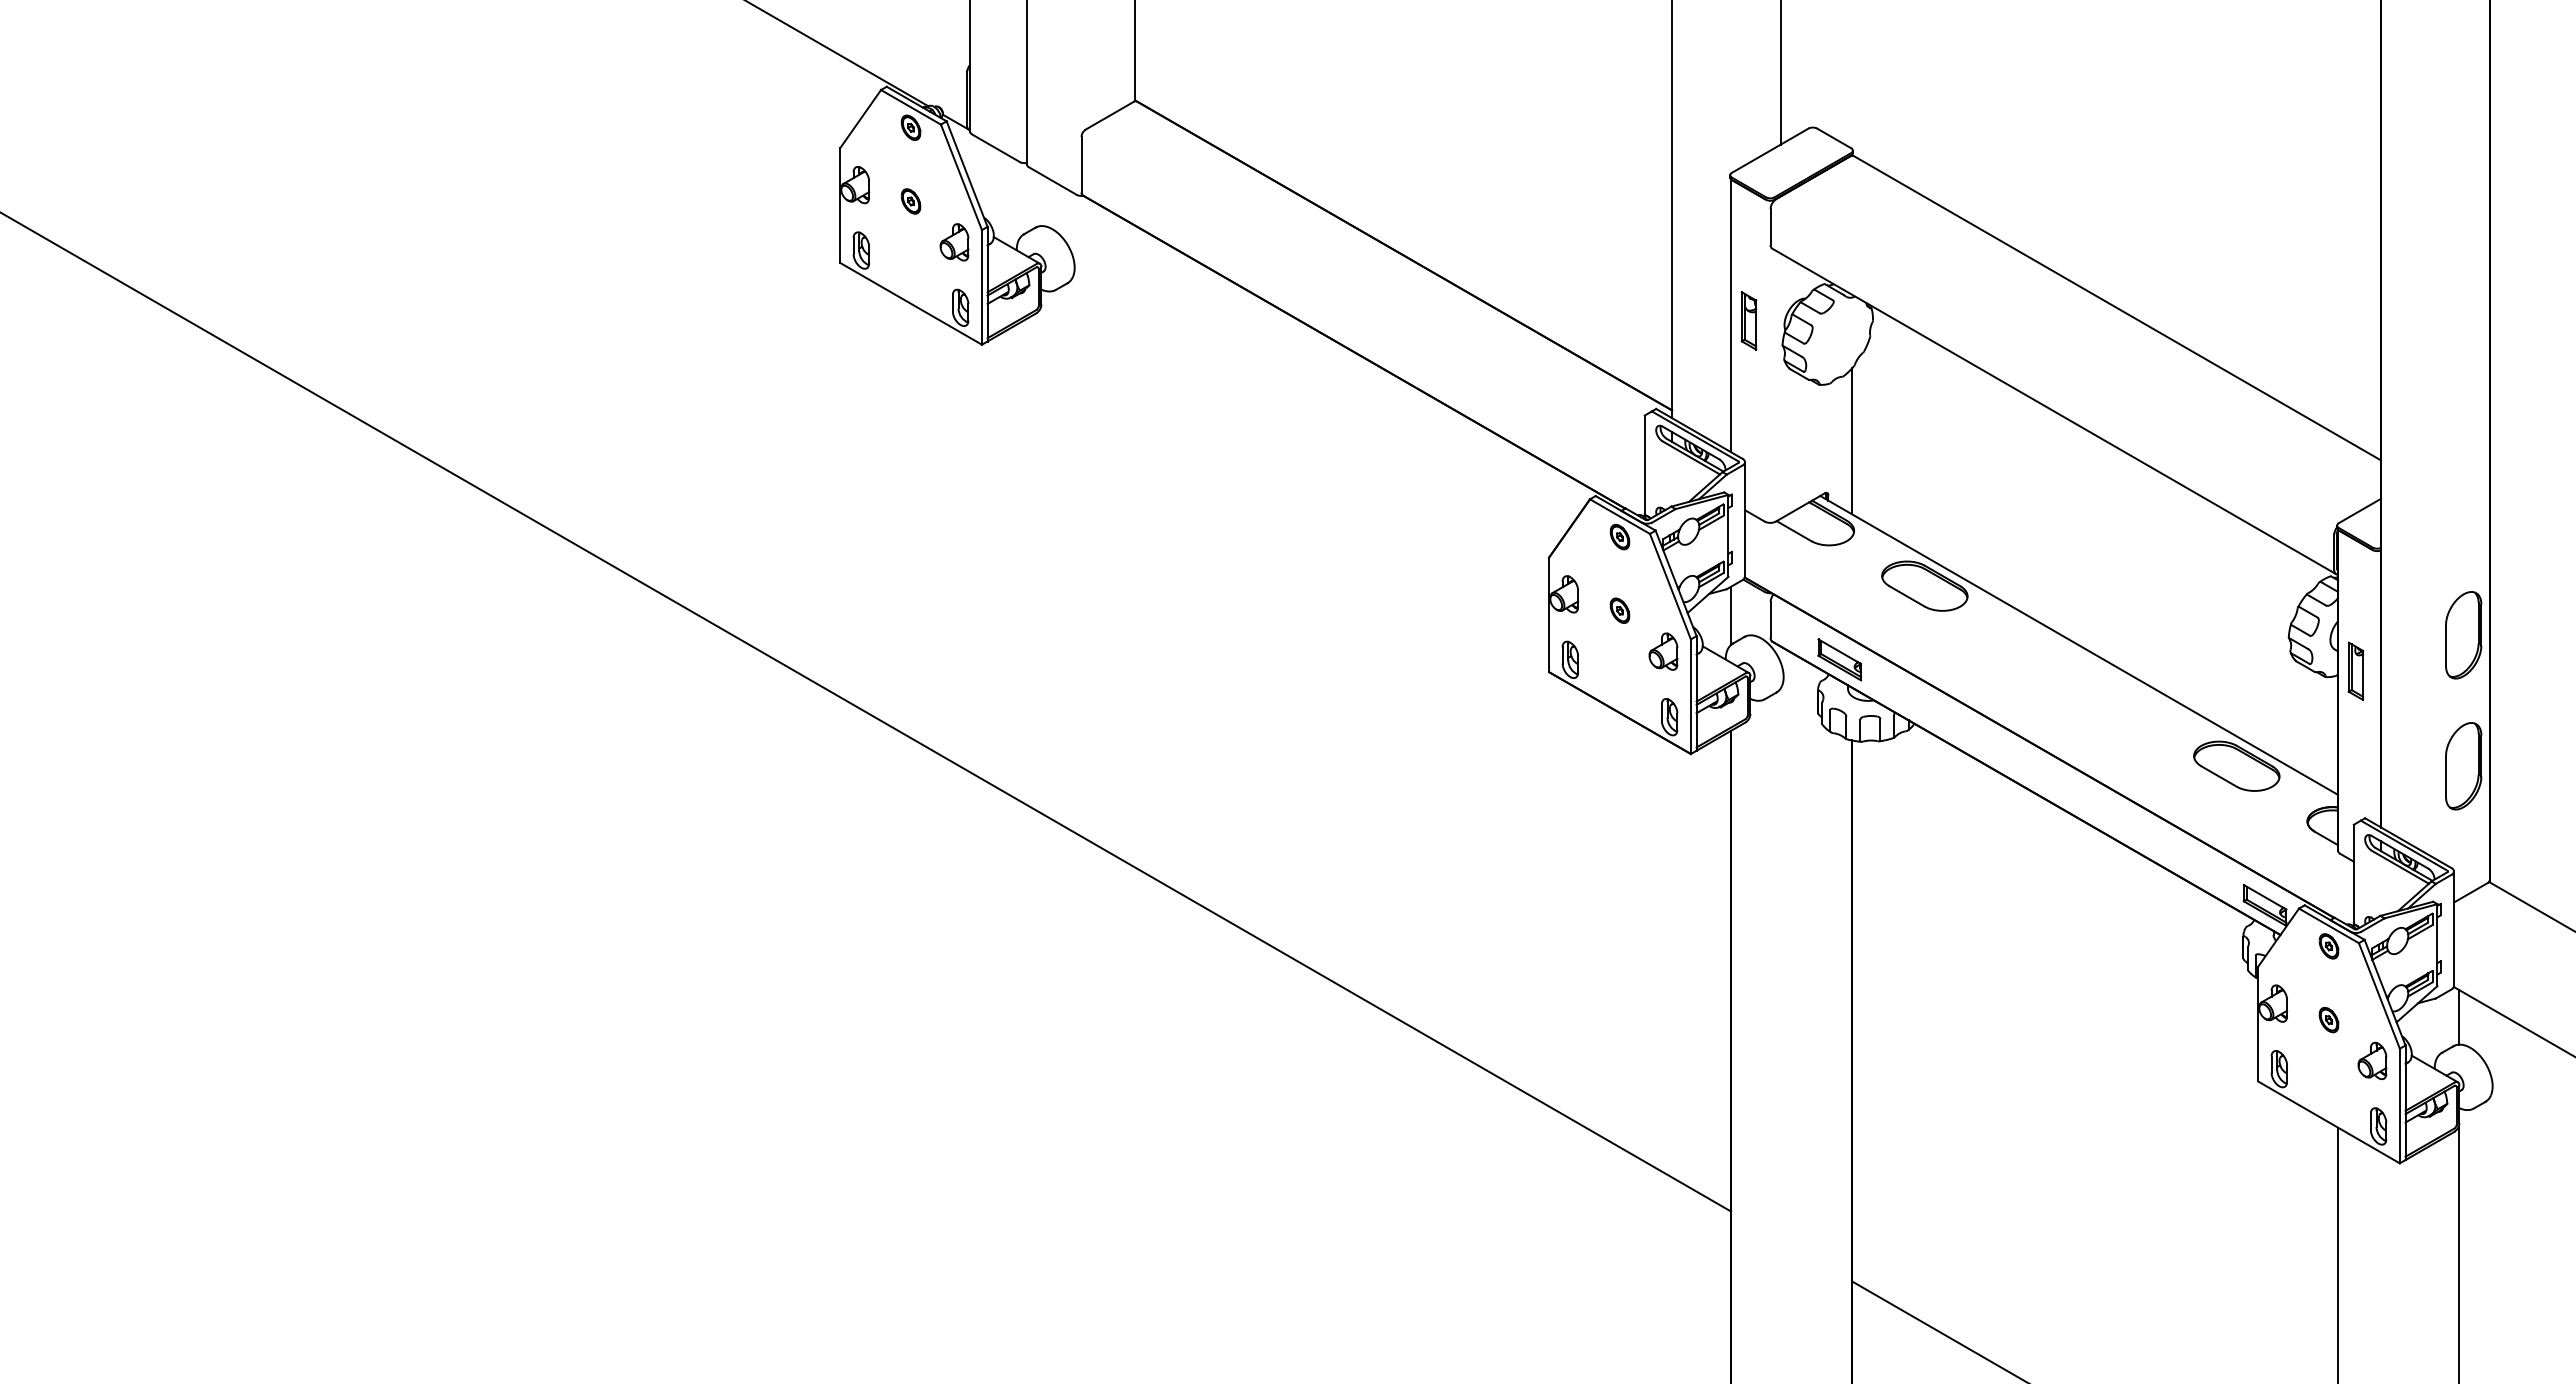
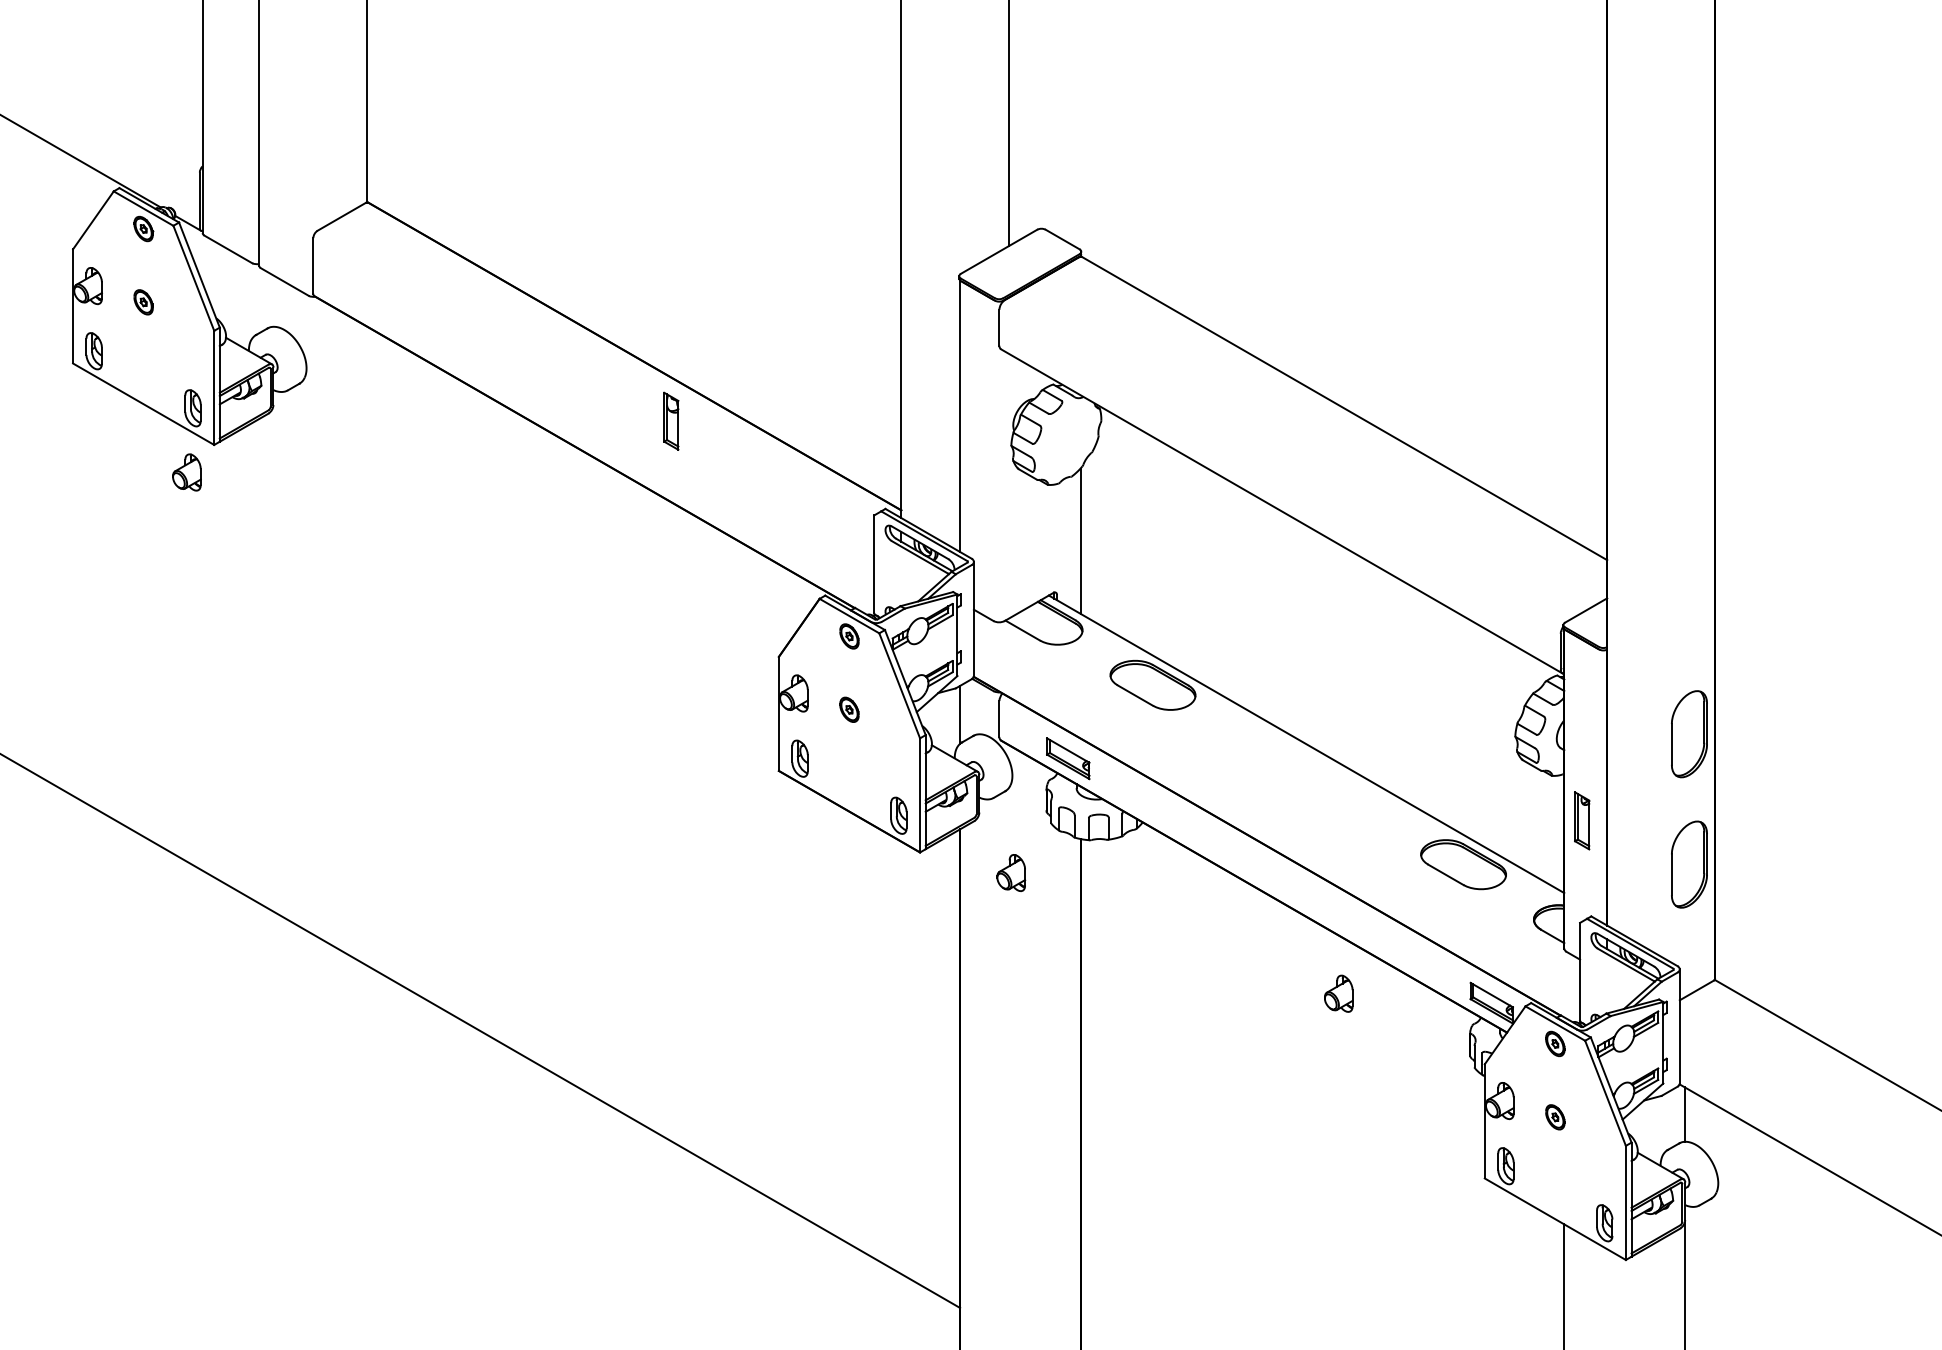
part: (954, 242) -> (186, 472), moved
part: (1748, 320) -> (670, 420), moved
part: (1663, 651) -> (1011, 872), moved
part: (2355, 670) -> (1581, 820), moved
part: (2372, 1060) -> (1338, 993), moved

